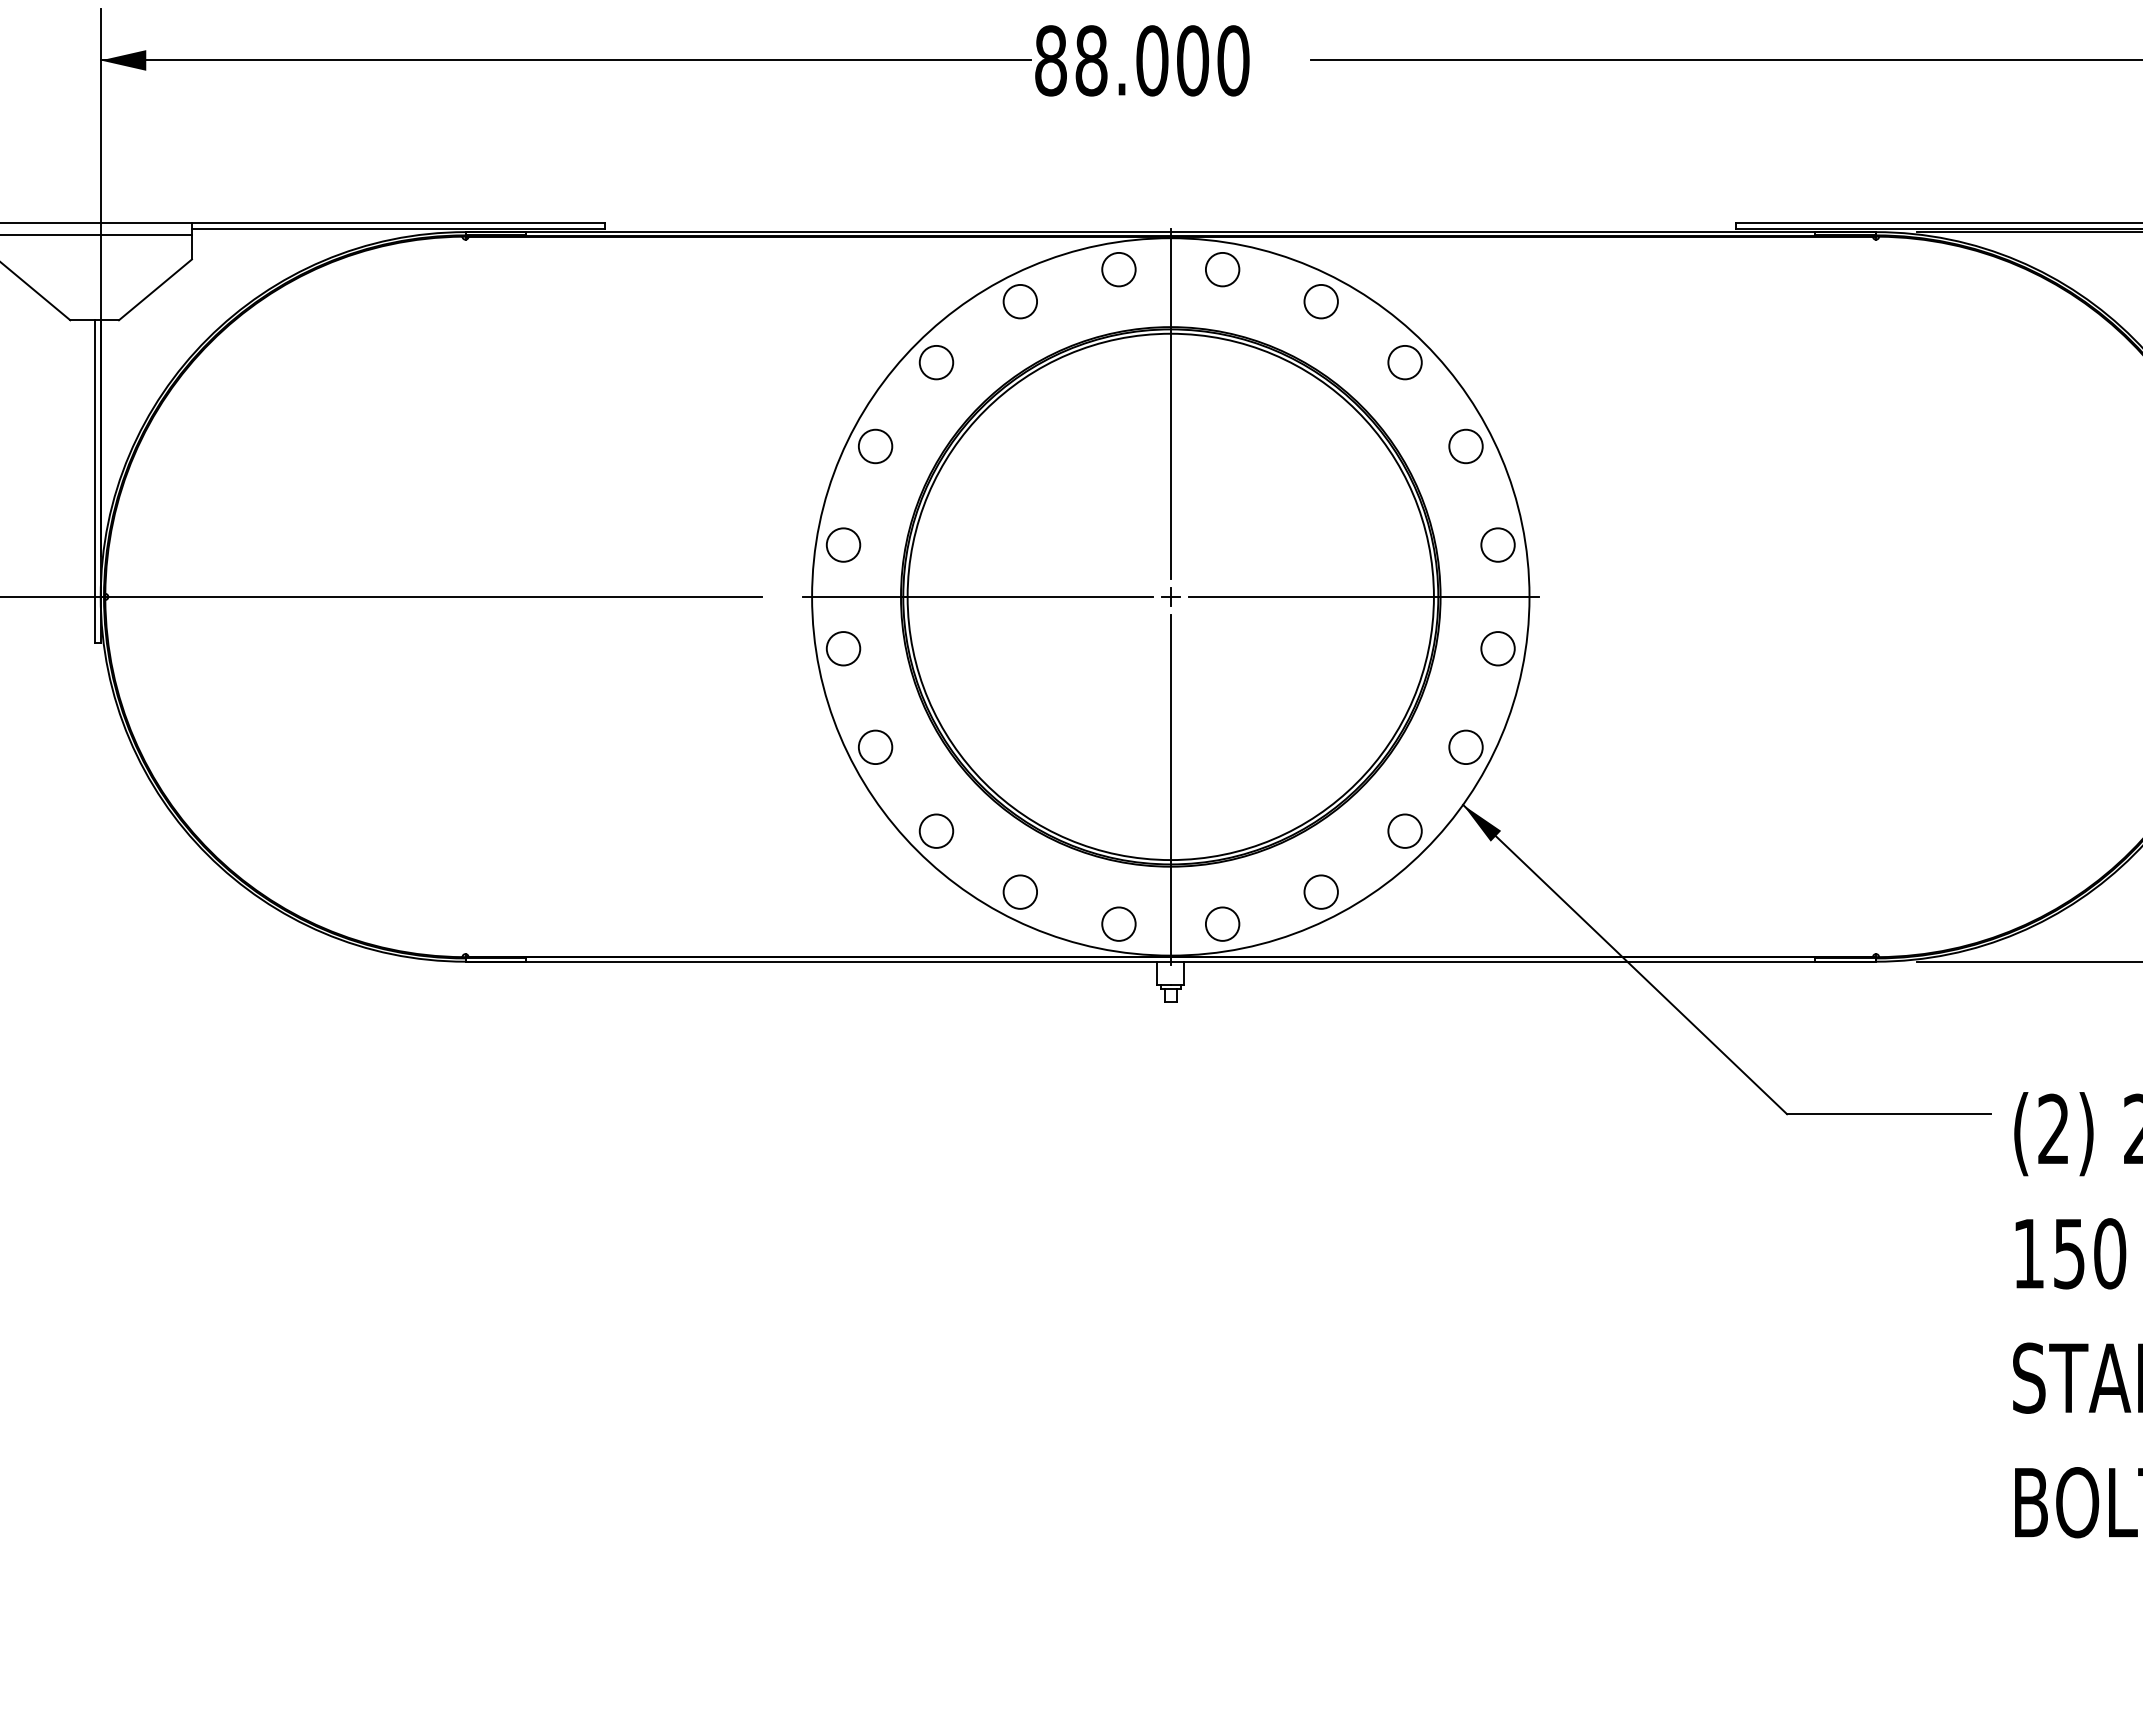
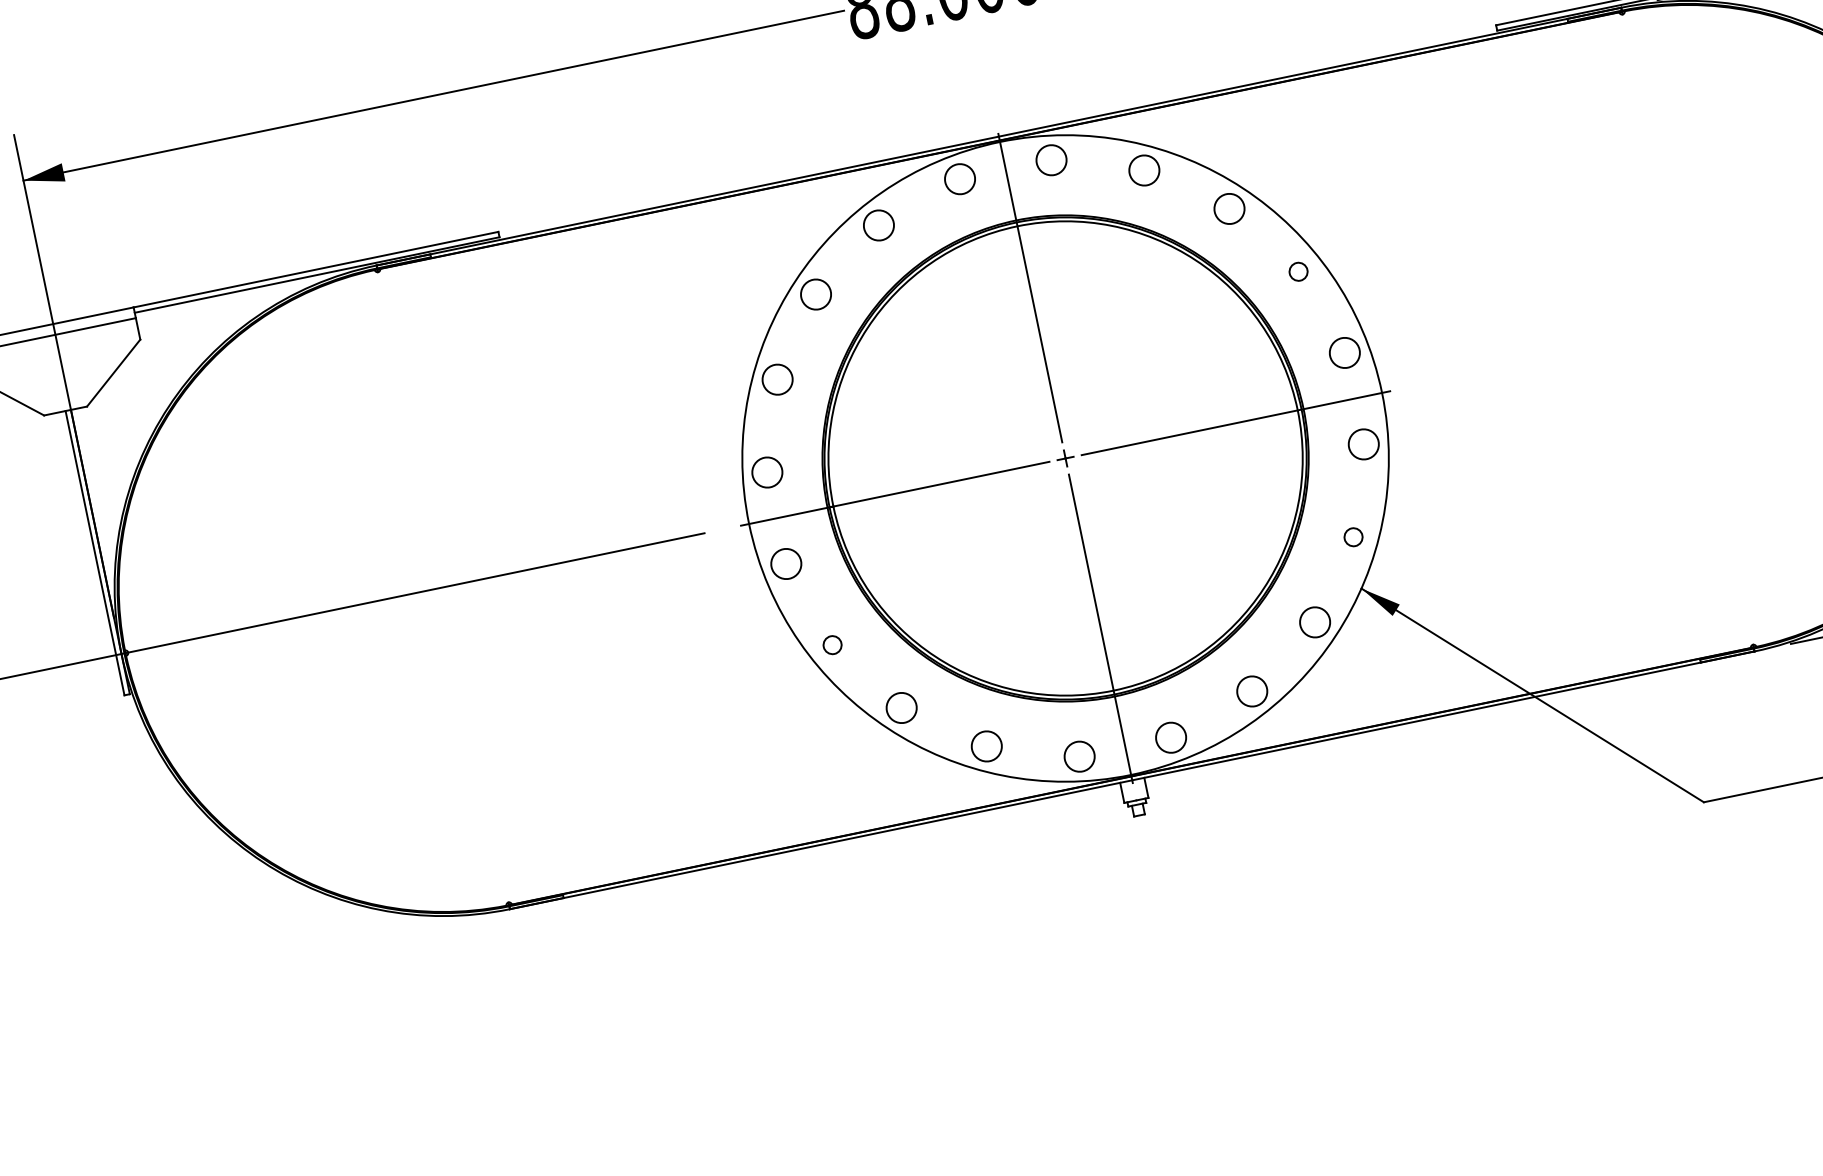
circle: (1465, 446) -> (1298, 271), size x0.6
circle: (875, 747) -> (832, 645), size x0.6
circle: (1465, 747) -> (1353, 537), size x0.6

